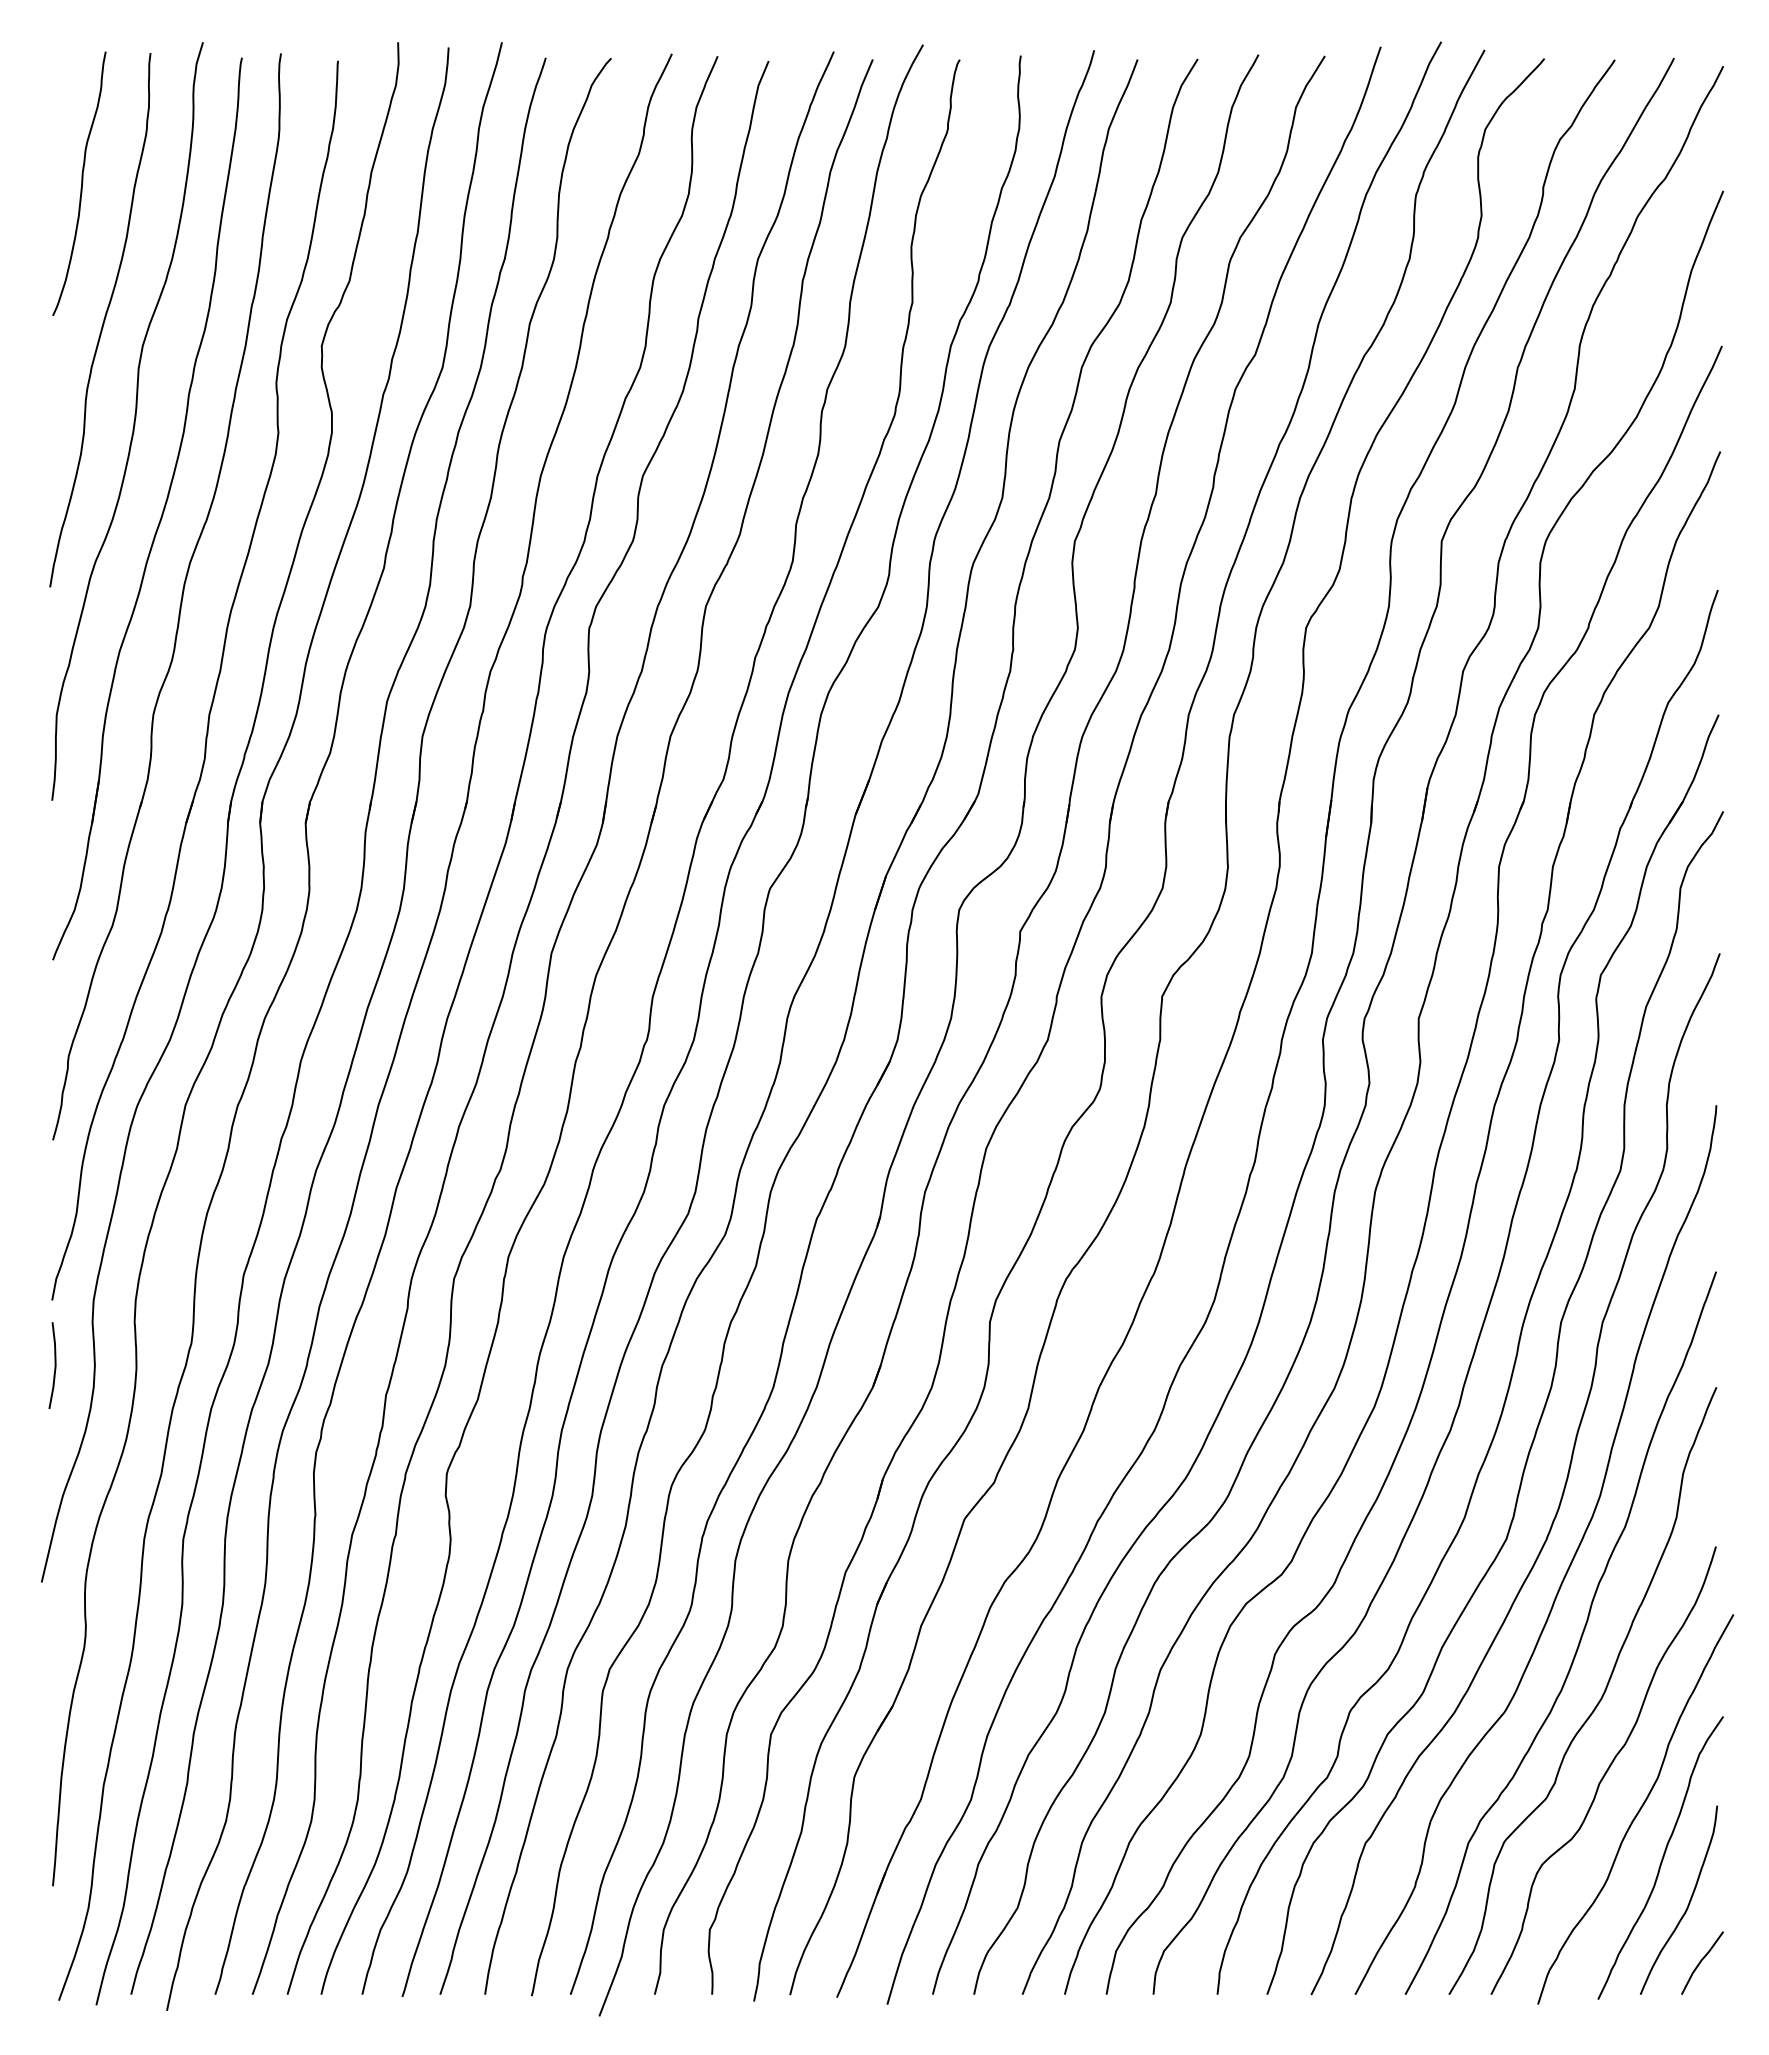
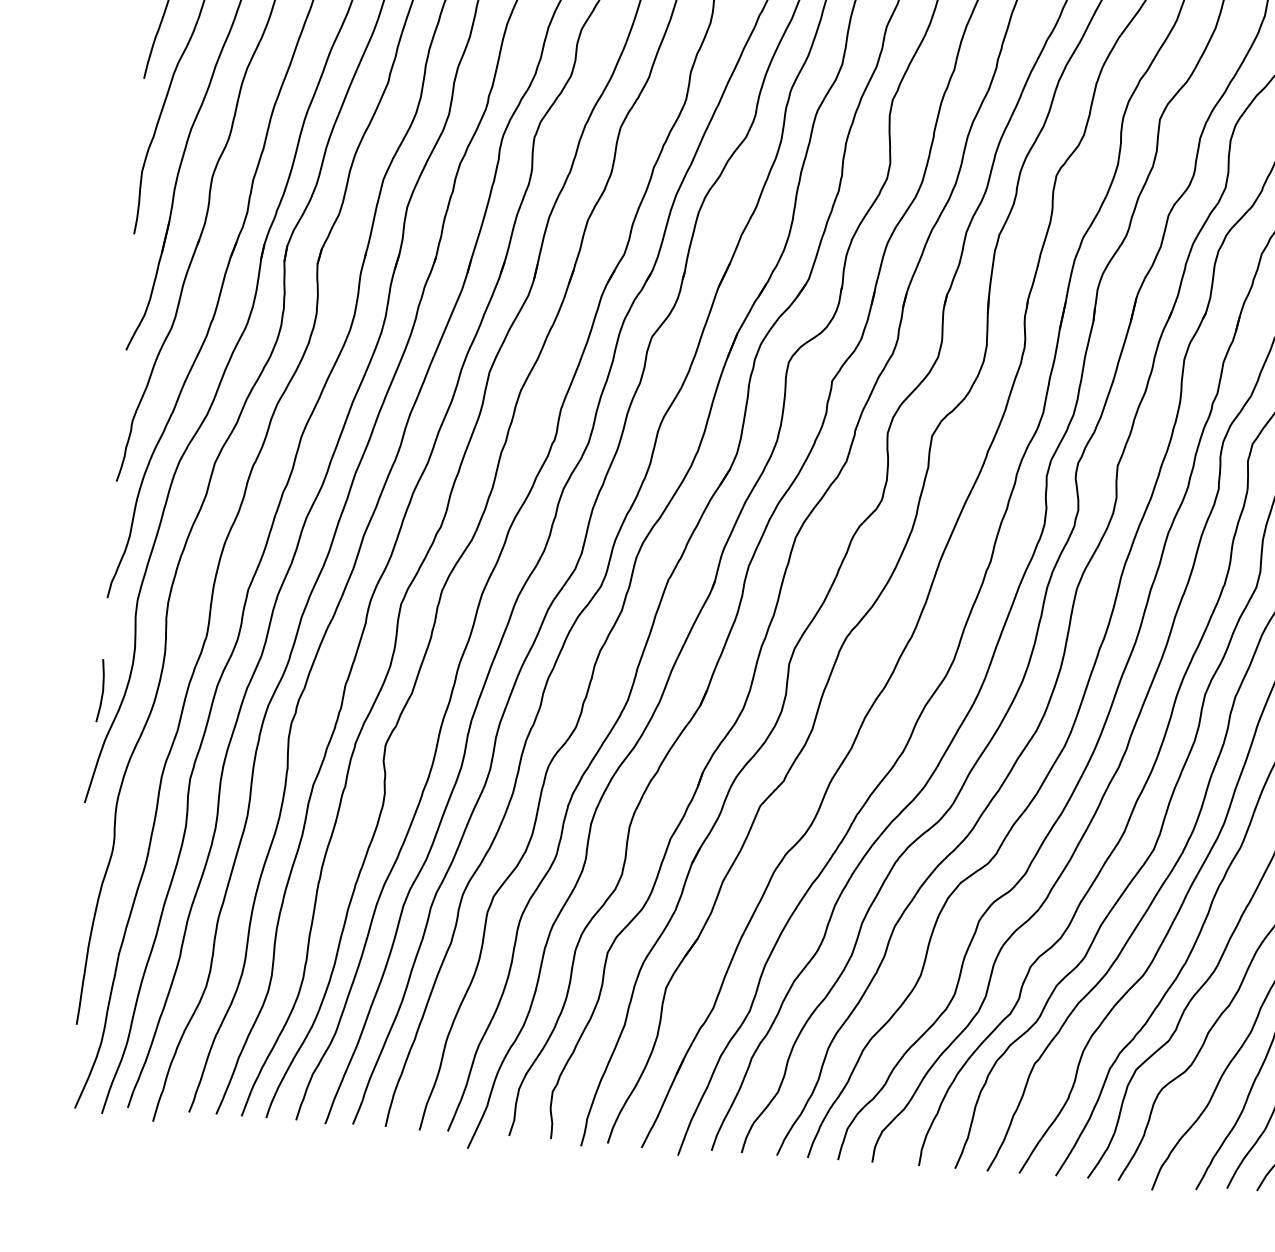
line: (54, 1365) -> (102, 690), moved

